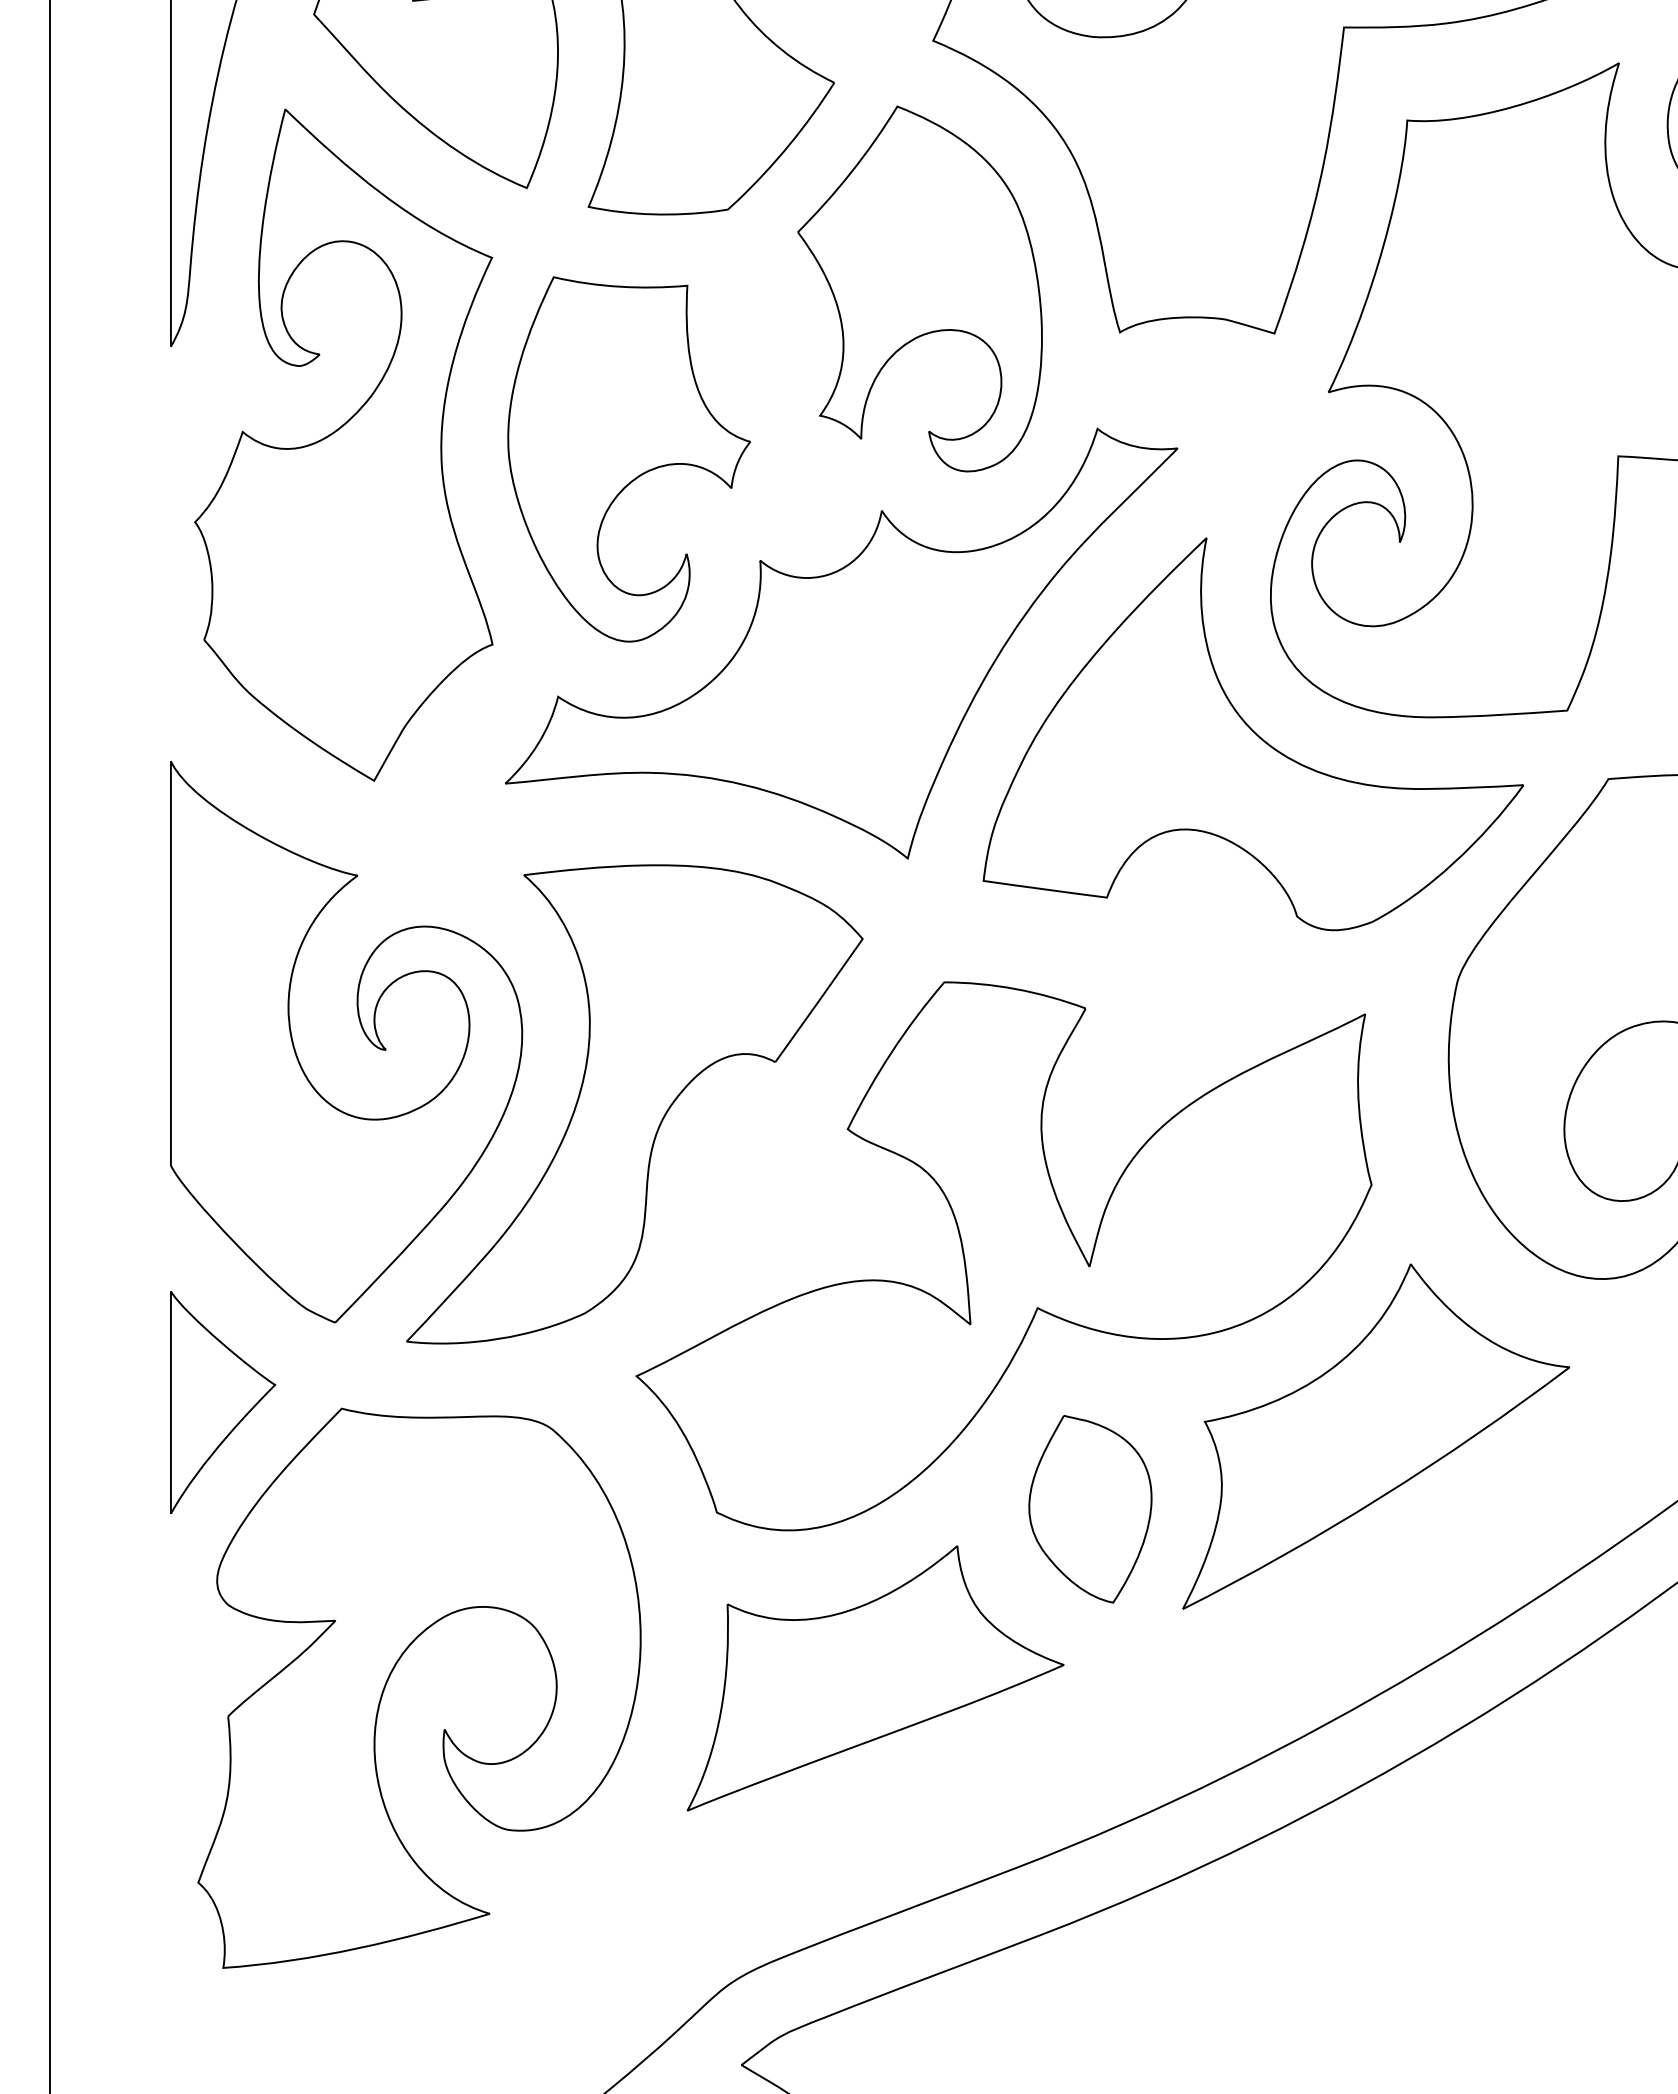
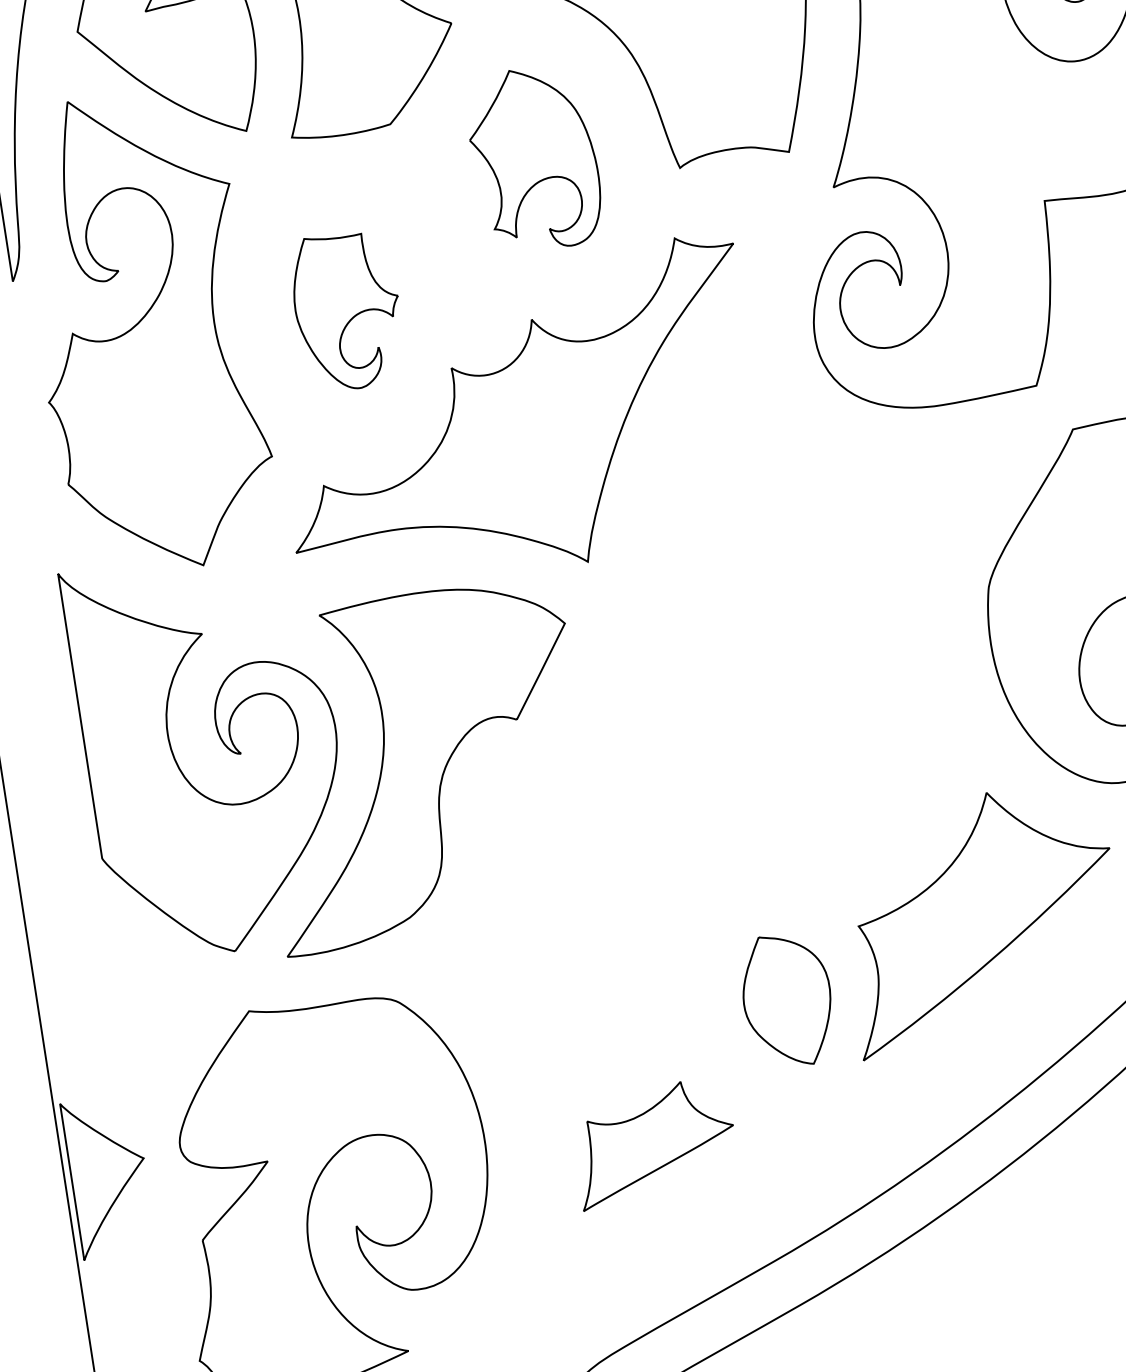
part: (919, 288) -> (533, 158), size x0.7
part: (628, 459) -> (347, 311), size x0.6
part: (1253, 734) -> (817, 436), removed
part: (1003, 1256) -> (698, 831), removed
part: (223, 1402) -> (109, 1176), moved
part: (875, 1678) -> (654, 1143), size x0.6

